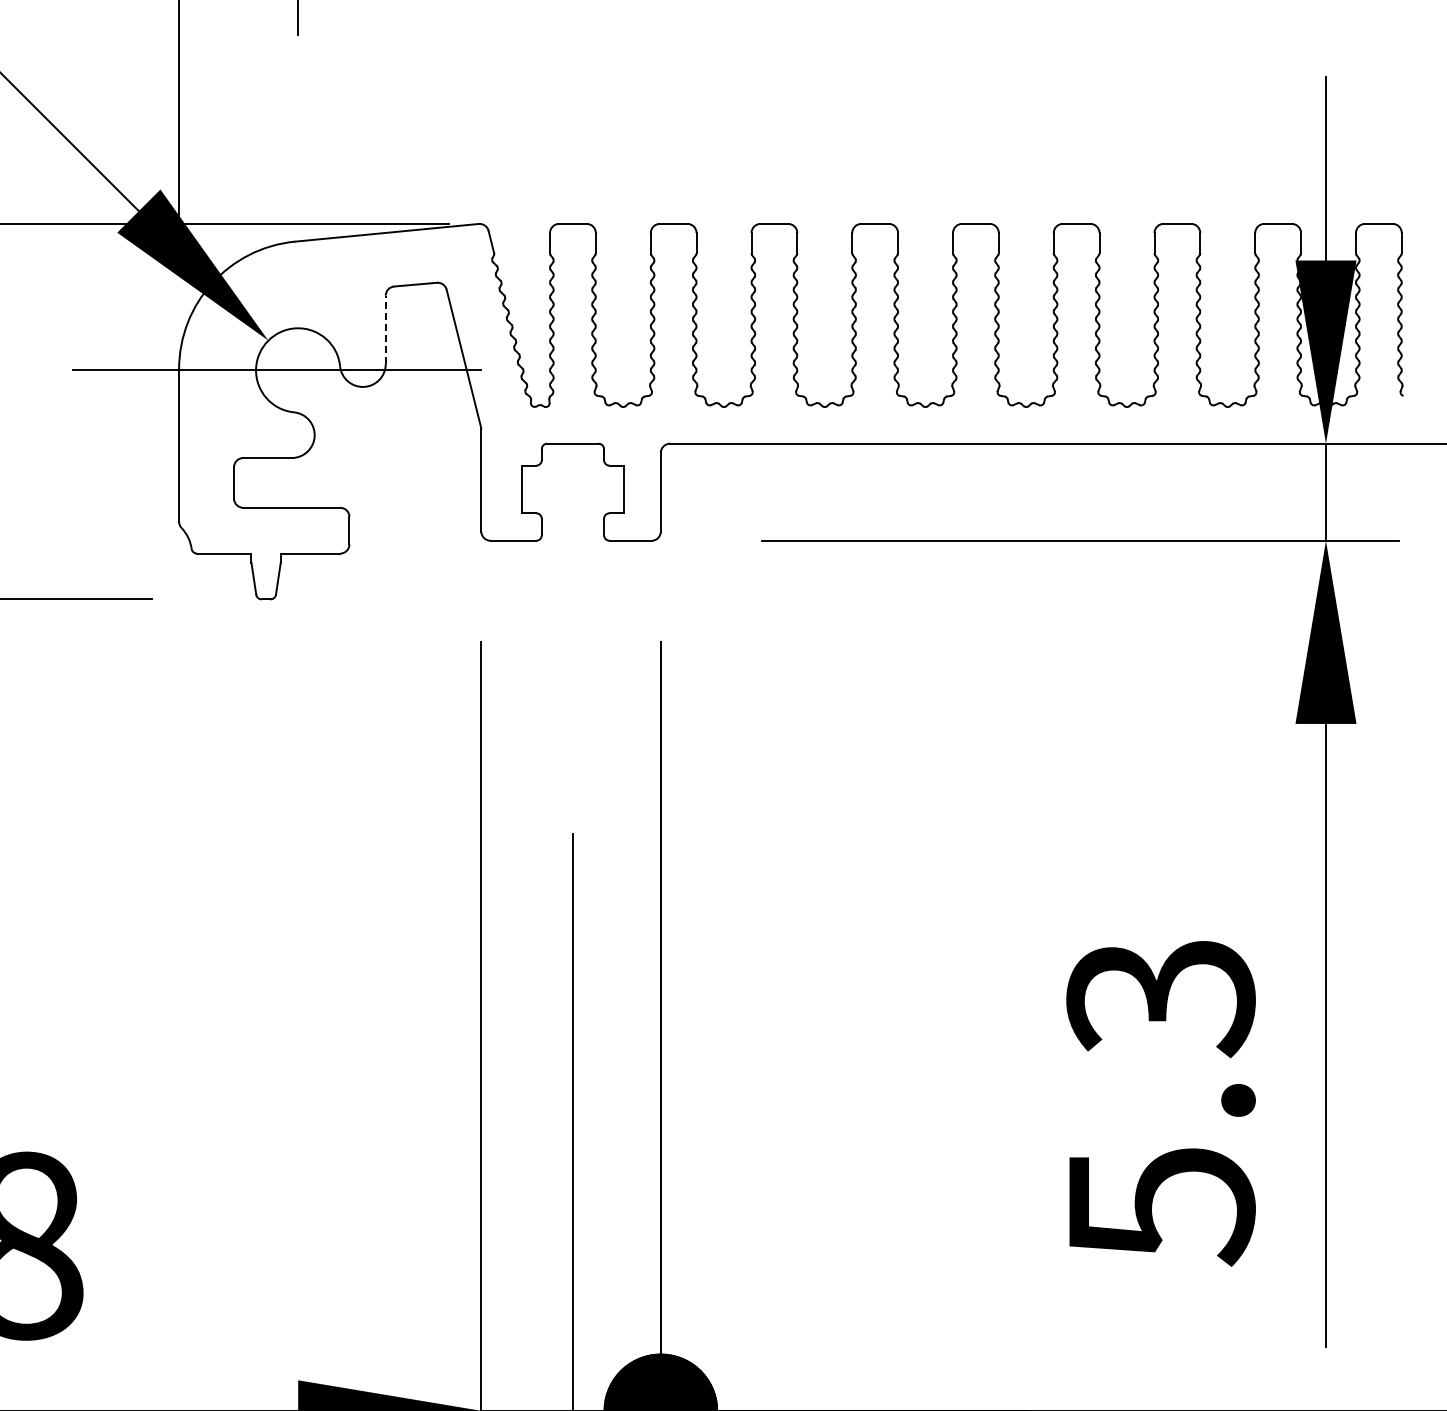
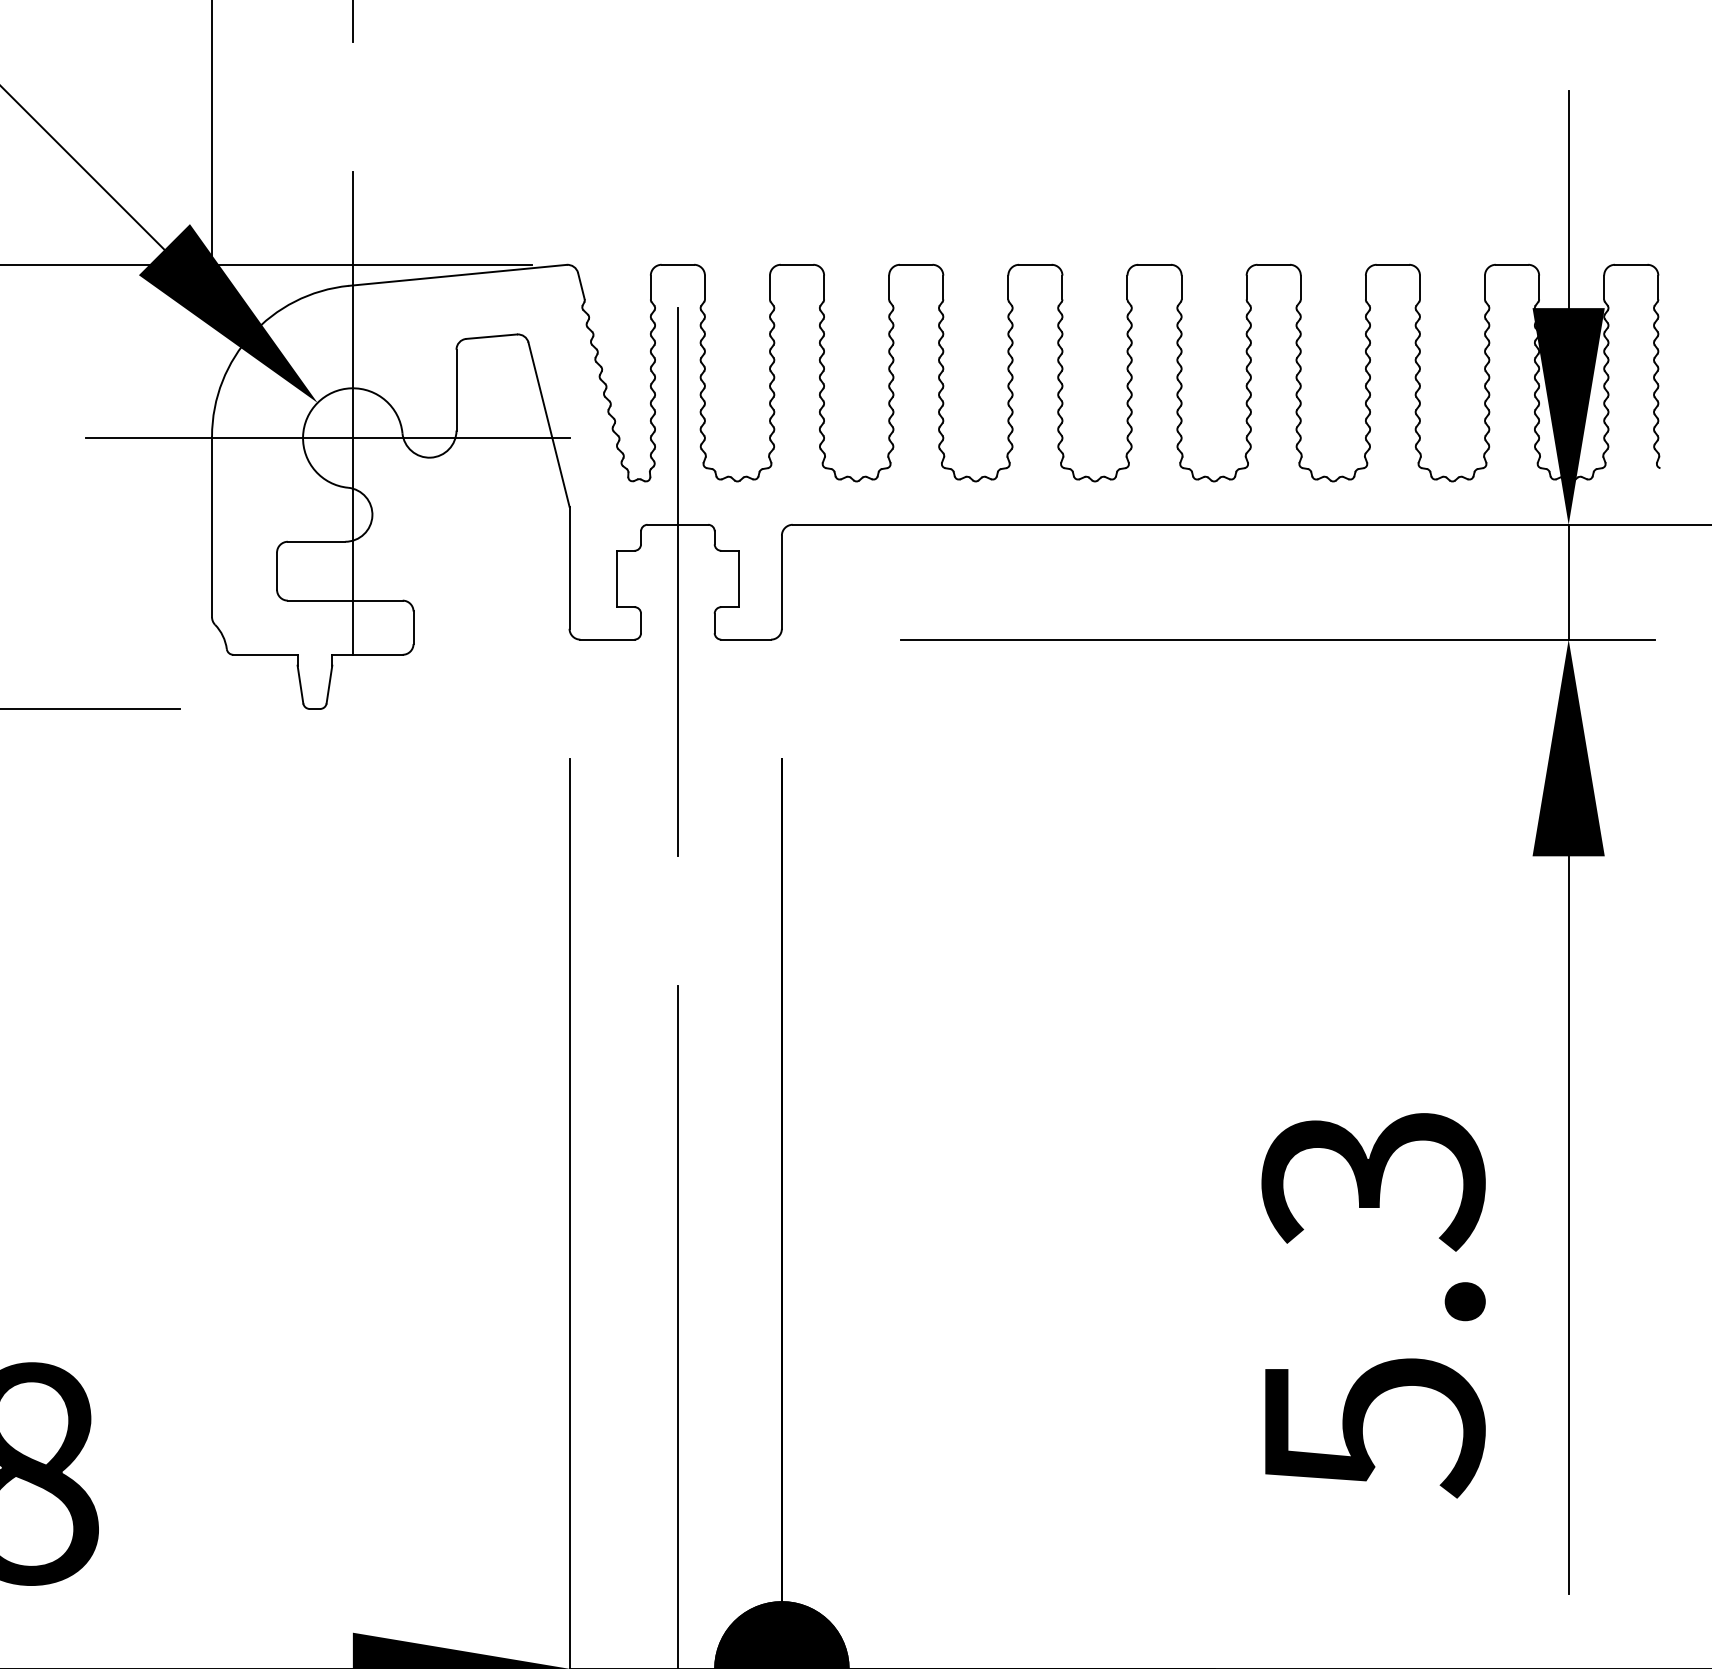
line: (385, 329) -> (456, 389), dashed -> solid
line: (298, 349) -> (353, 413), added
line: (572, 491) -> (677, 581), added

